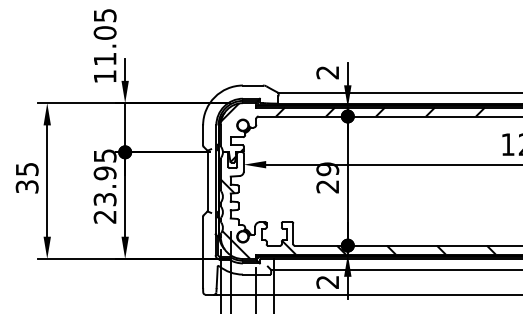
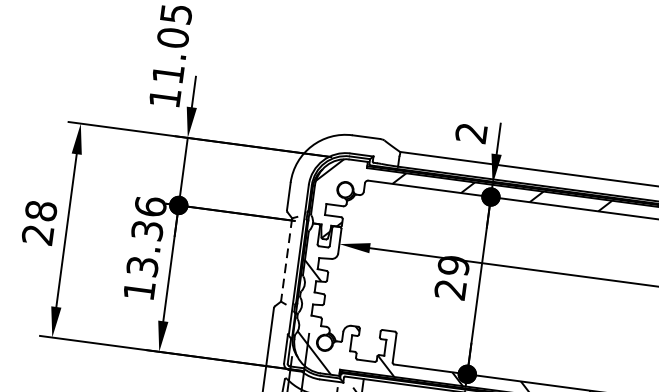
text: (26, 177) -> (38, 221), 35 -> 28
line: (207, 181) -> (286, 260), solid -> dashed
text: (104, 185) -> (144, 247), 23.95 -> 13.36

